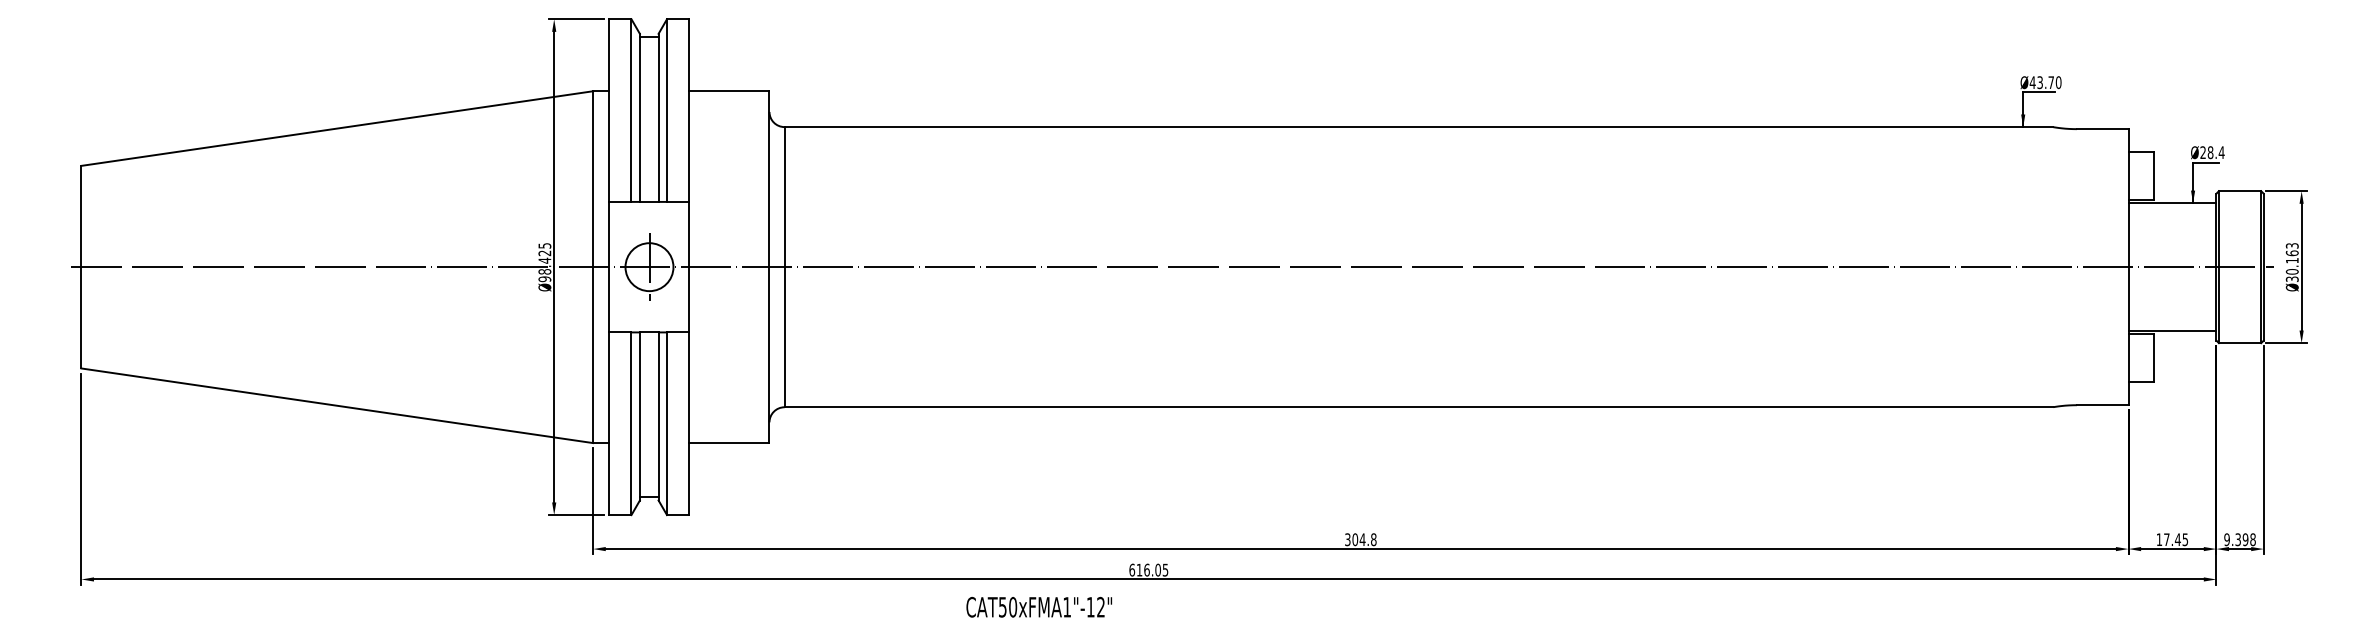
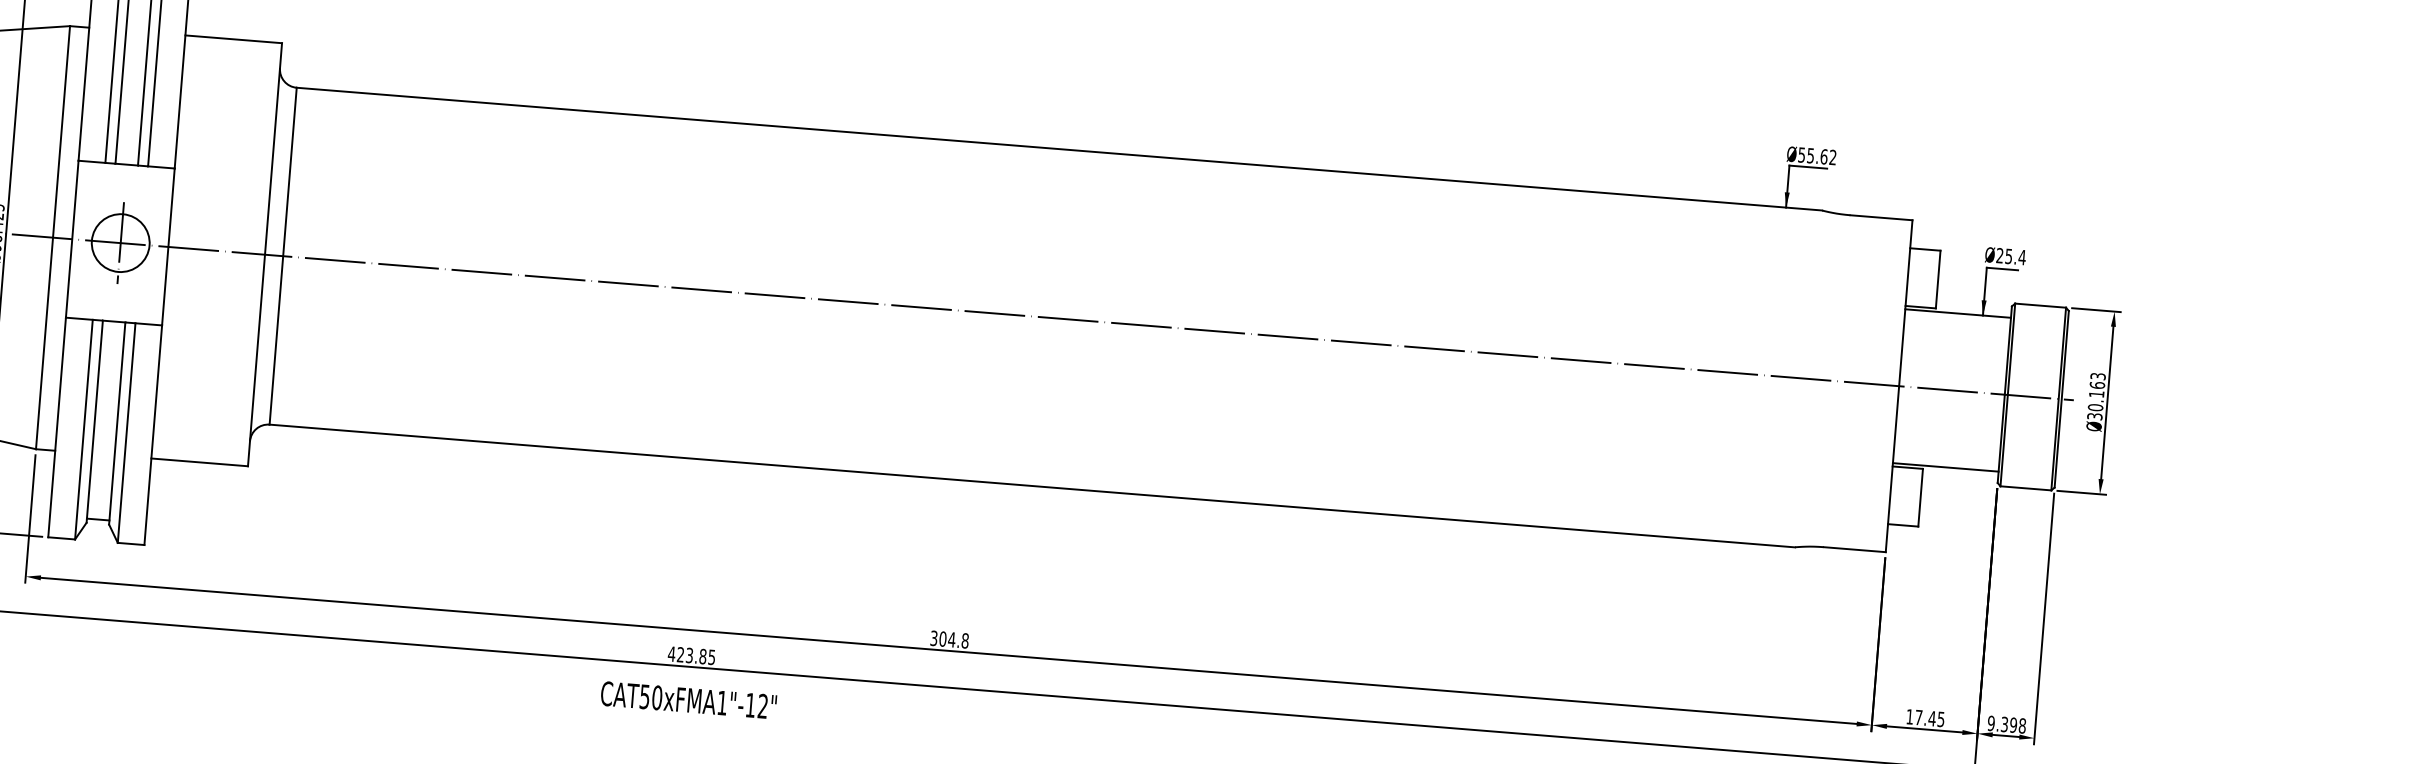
text: (2045, 82) -> (1817, 156), Ø43.70 -> Ø55.62
text: (2210, 152) -> (2008, 256), Ø28.4 -> Ø25.4
text: (1144, 569) -> (686, 654), 616.05 -> 423.85
text: (1038, 606) -> (687, 699), moved

